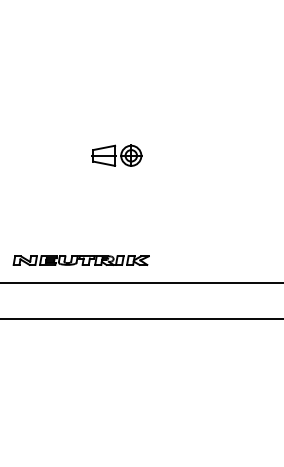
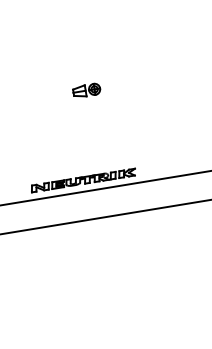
part: (116, 155) -> (86, 90), size x0.71
part: (80, 260) -> (82, 180), moved

